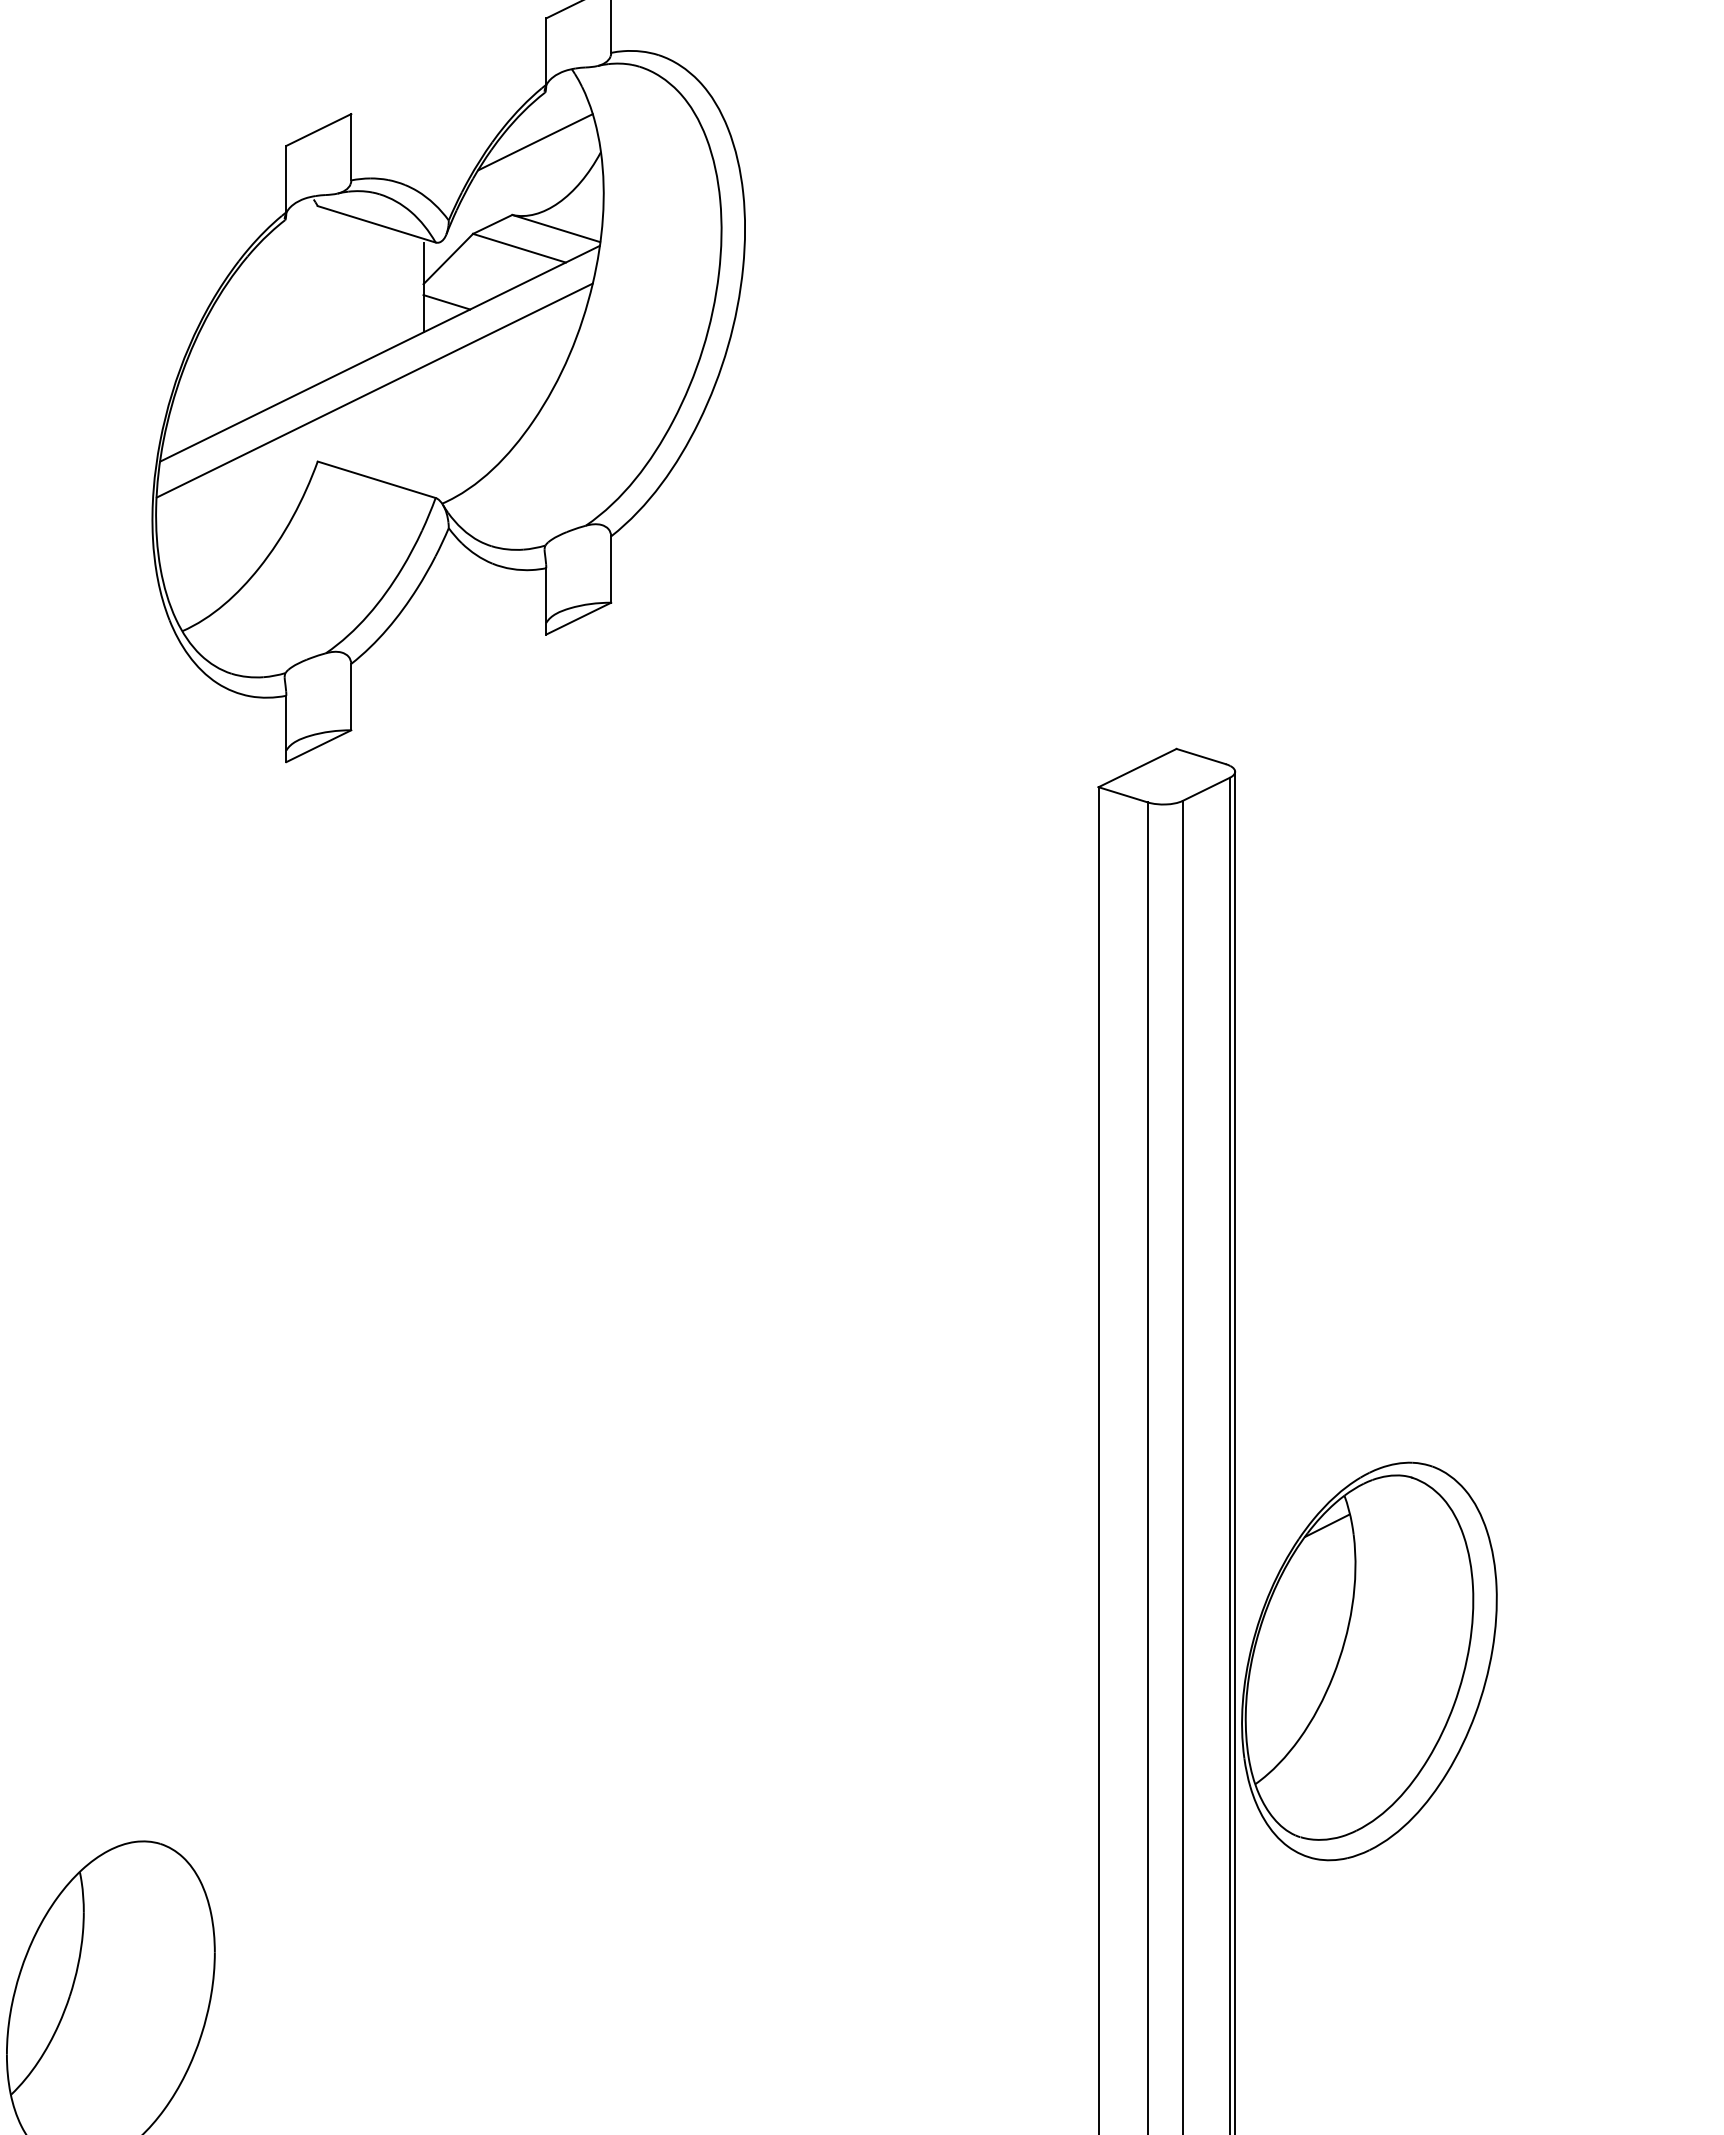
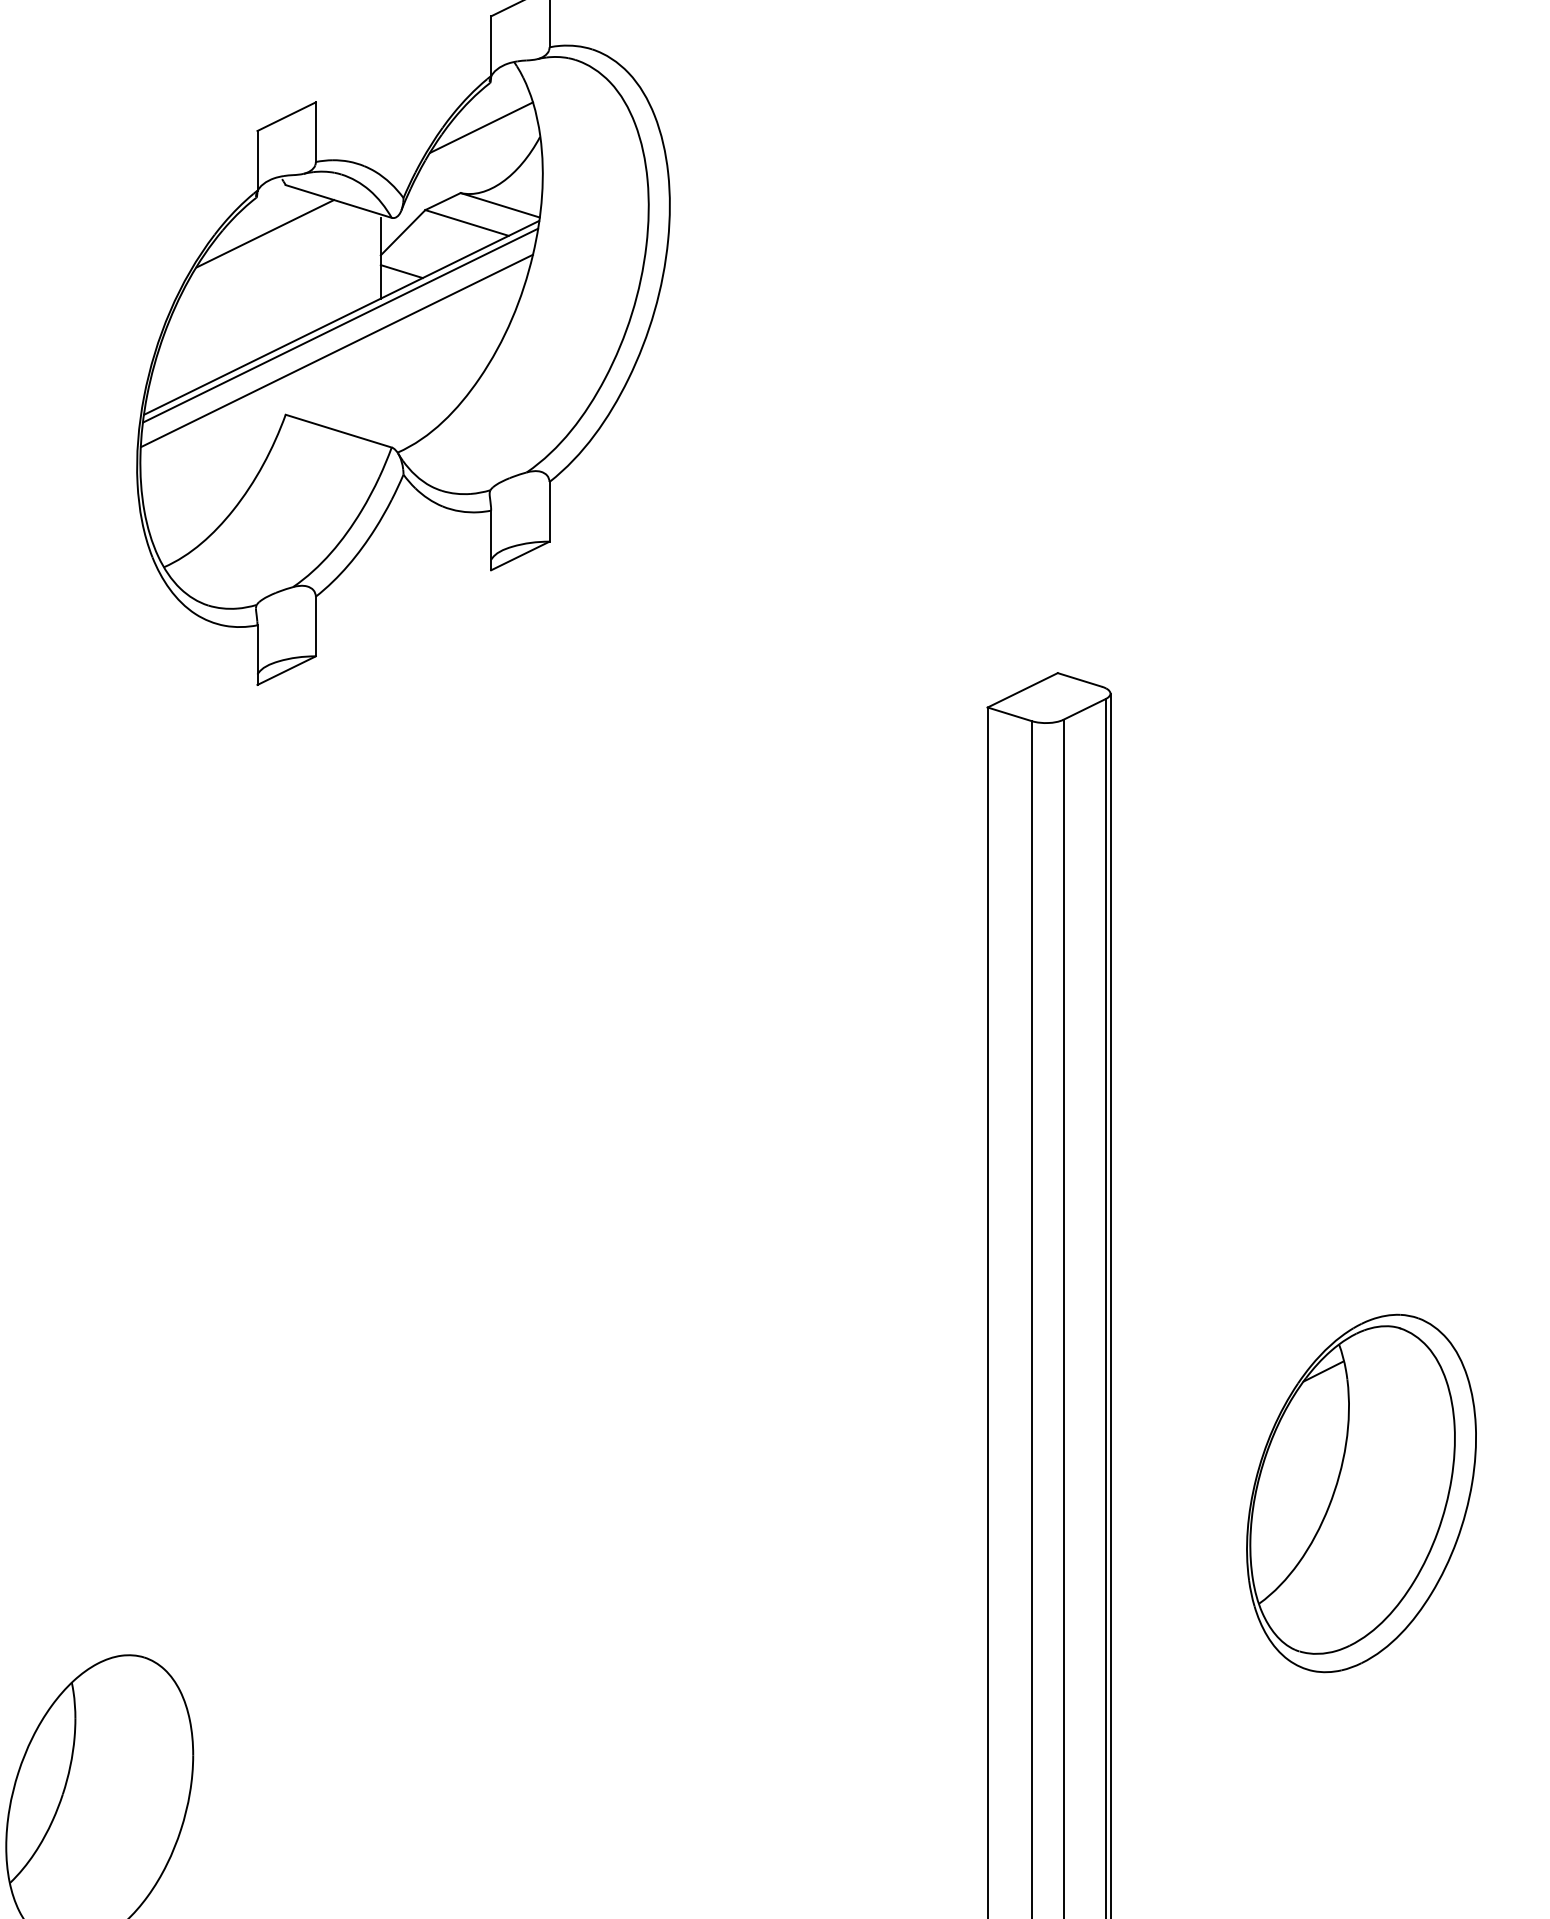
line: (294, 259) -> (264, 233), added
line: (378, 362) -> (340, 325), added
part: (1369, 1661) -> (1361, 1493), moved

